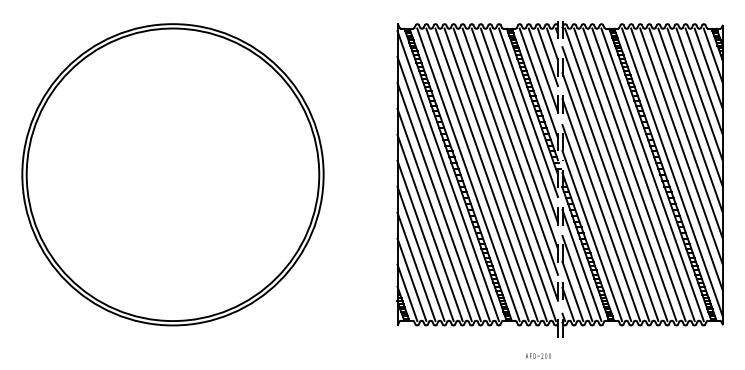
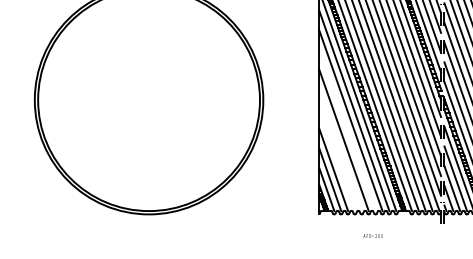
line: (434, 214) -> (347, 130), removed
line: (425, 240) -> (340, 149), removed
line: (420, 253) -> (336, 159), removed
text: (537, 355) -> (372, 235), moved

